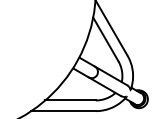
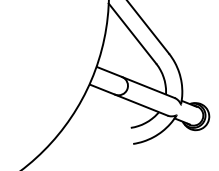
line: (70, 100) -> (92, 133), removed
line: (63, 111) -> (84, 151), removed

